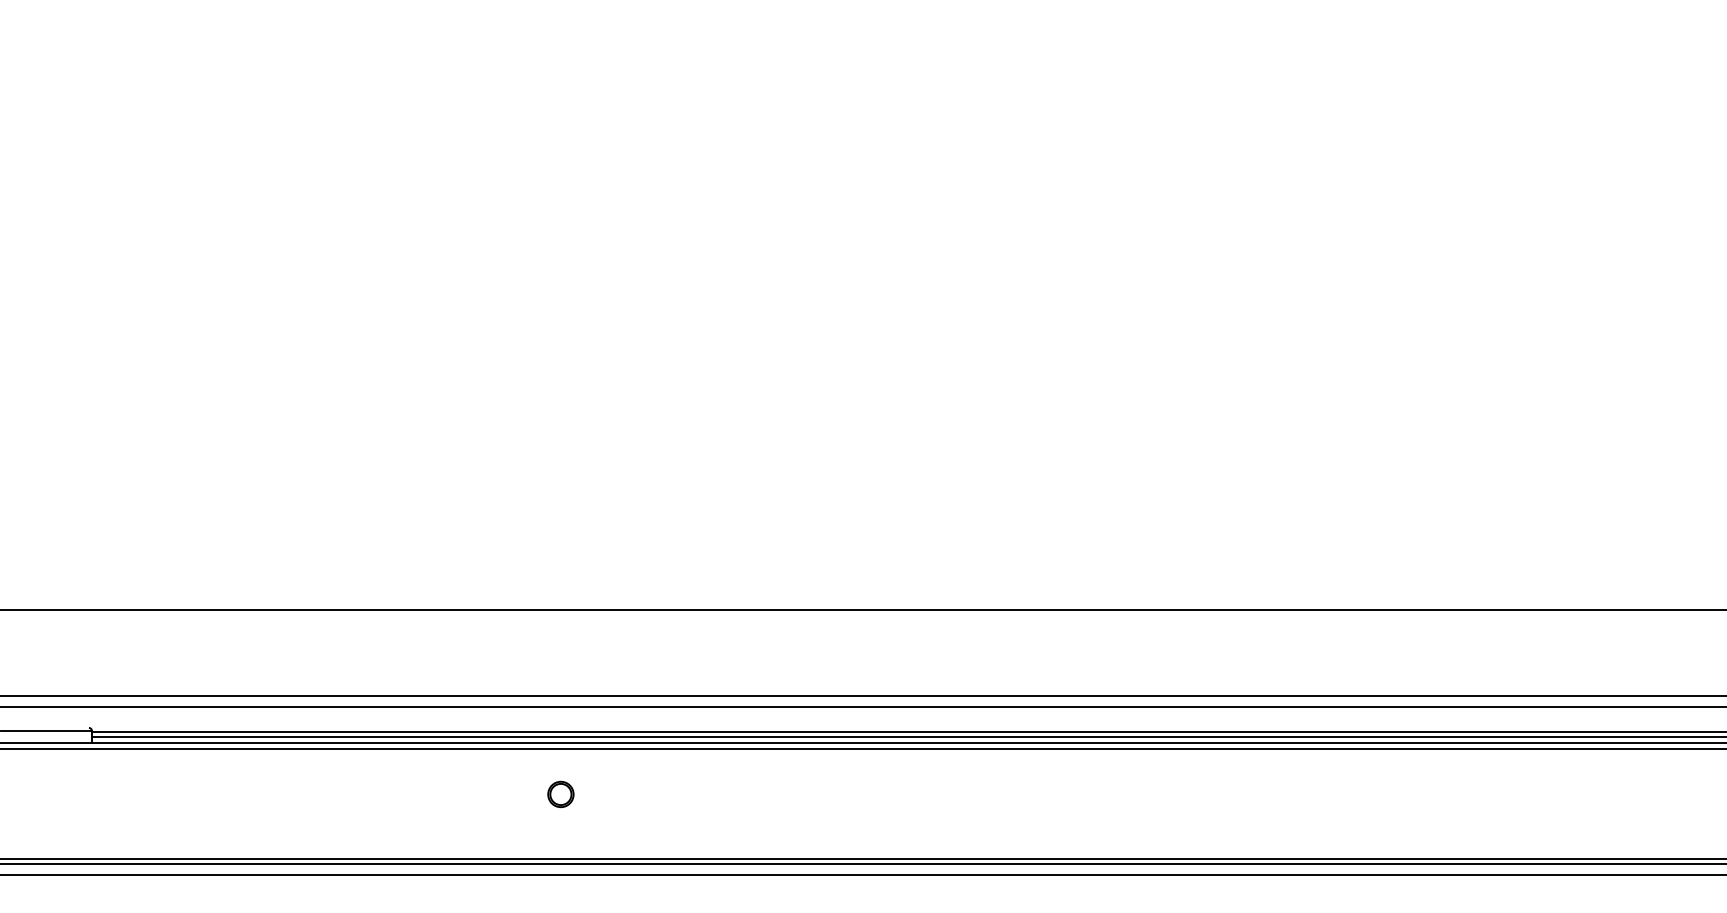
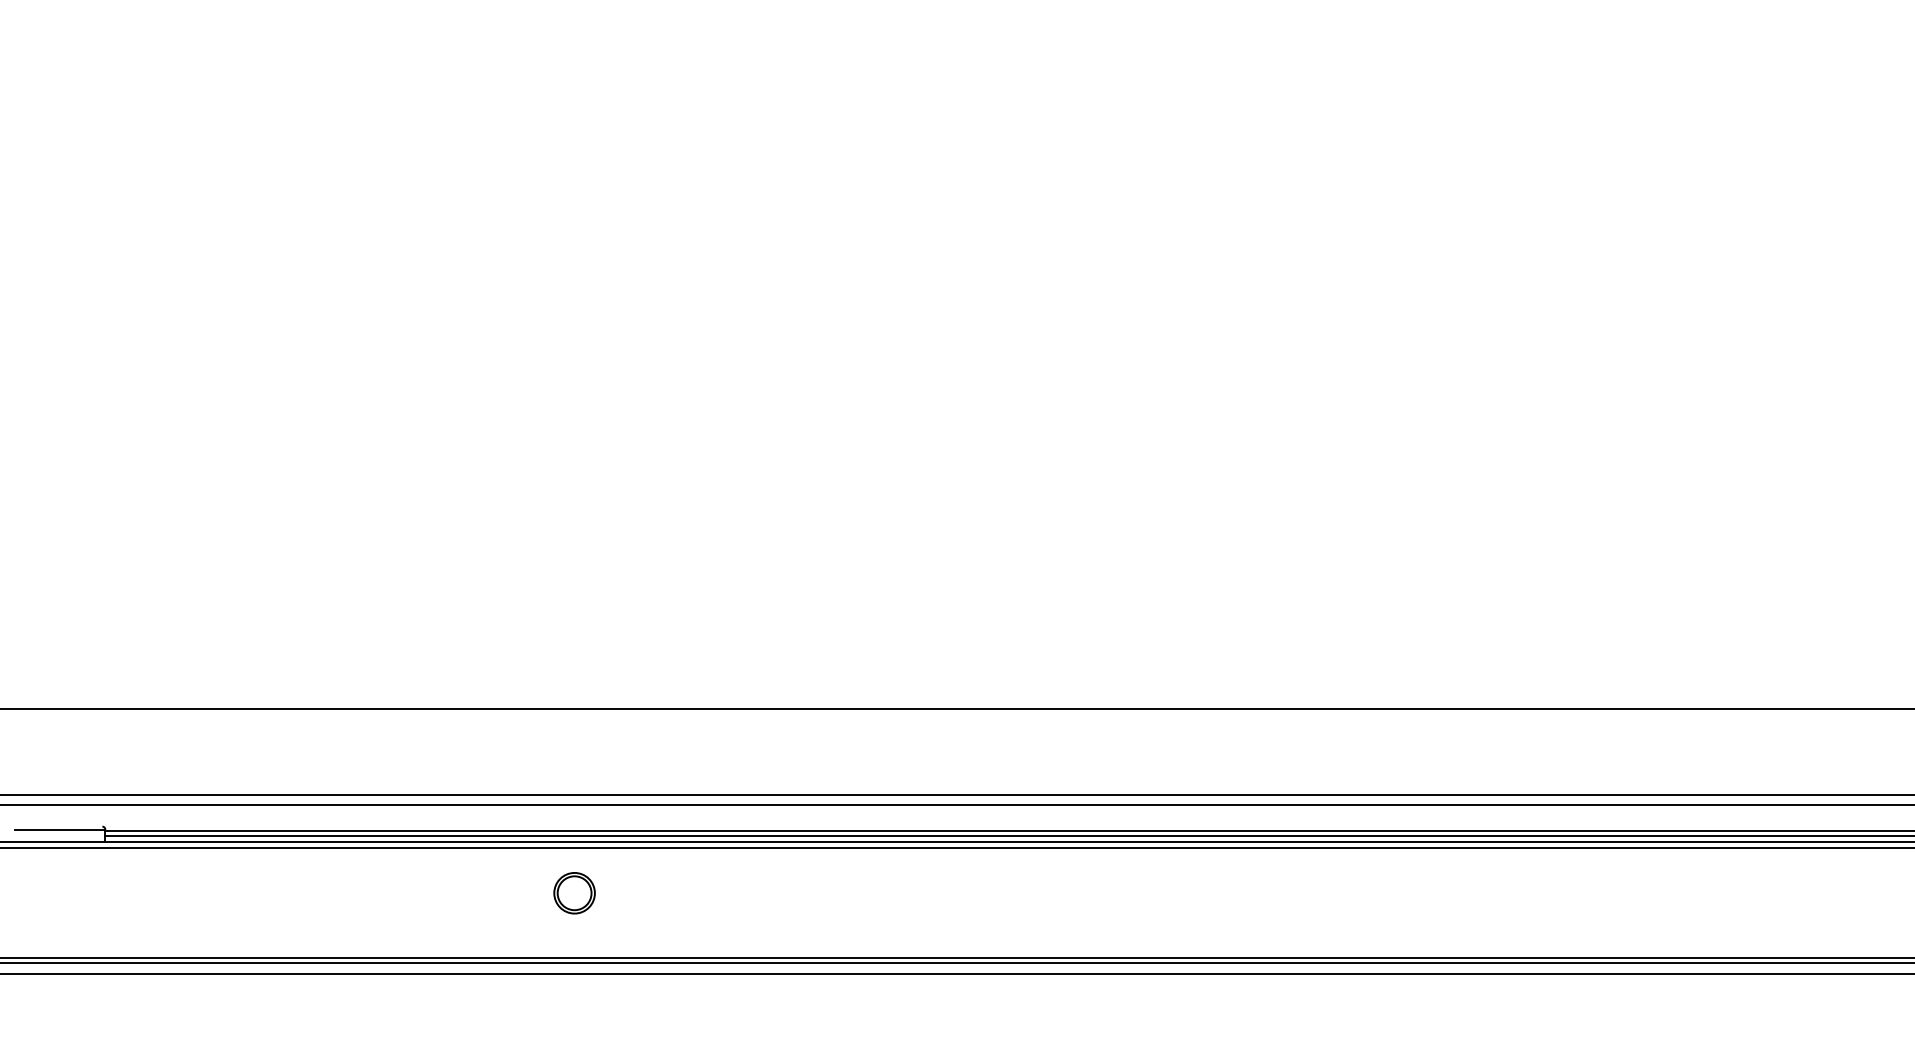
part: (560, 793) -> (573, 892), size x1.6

